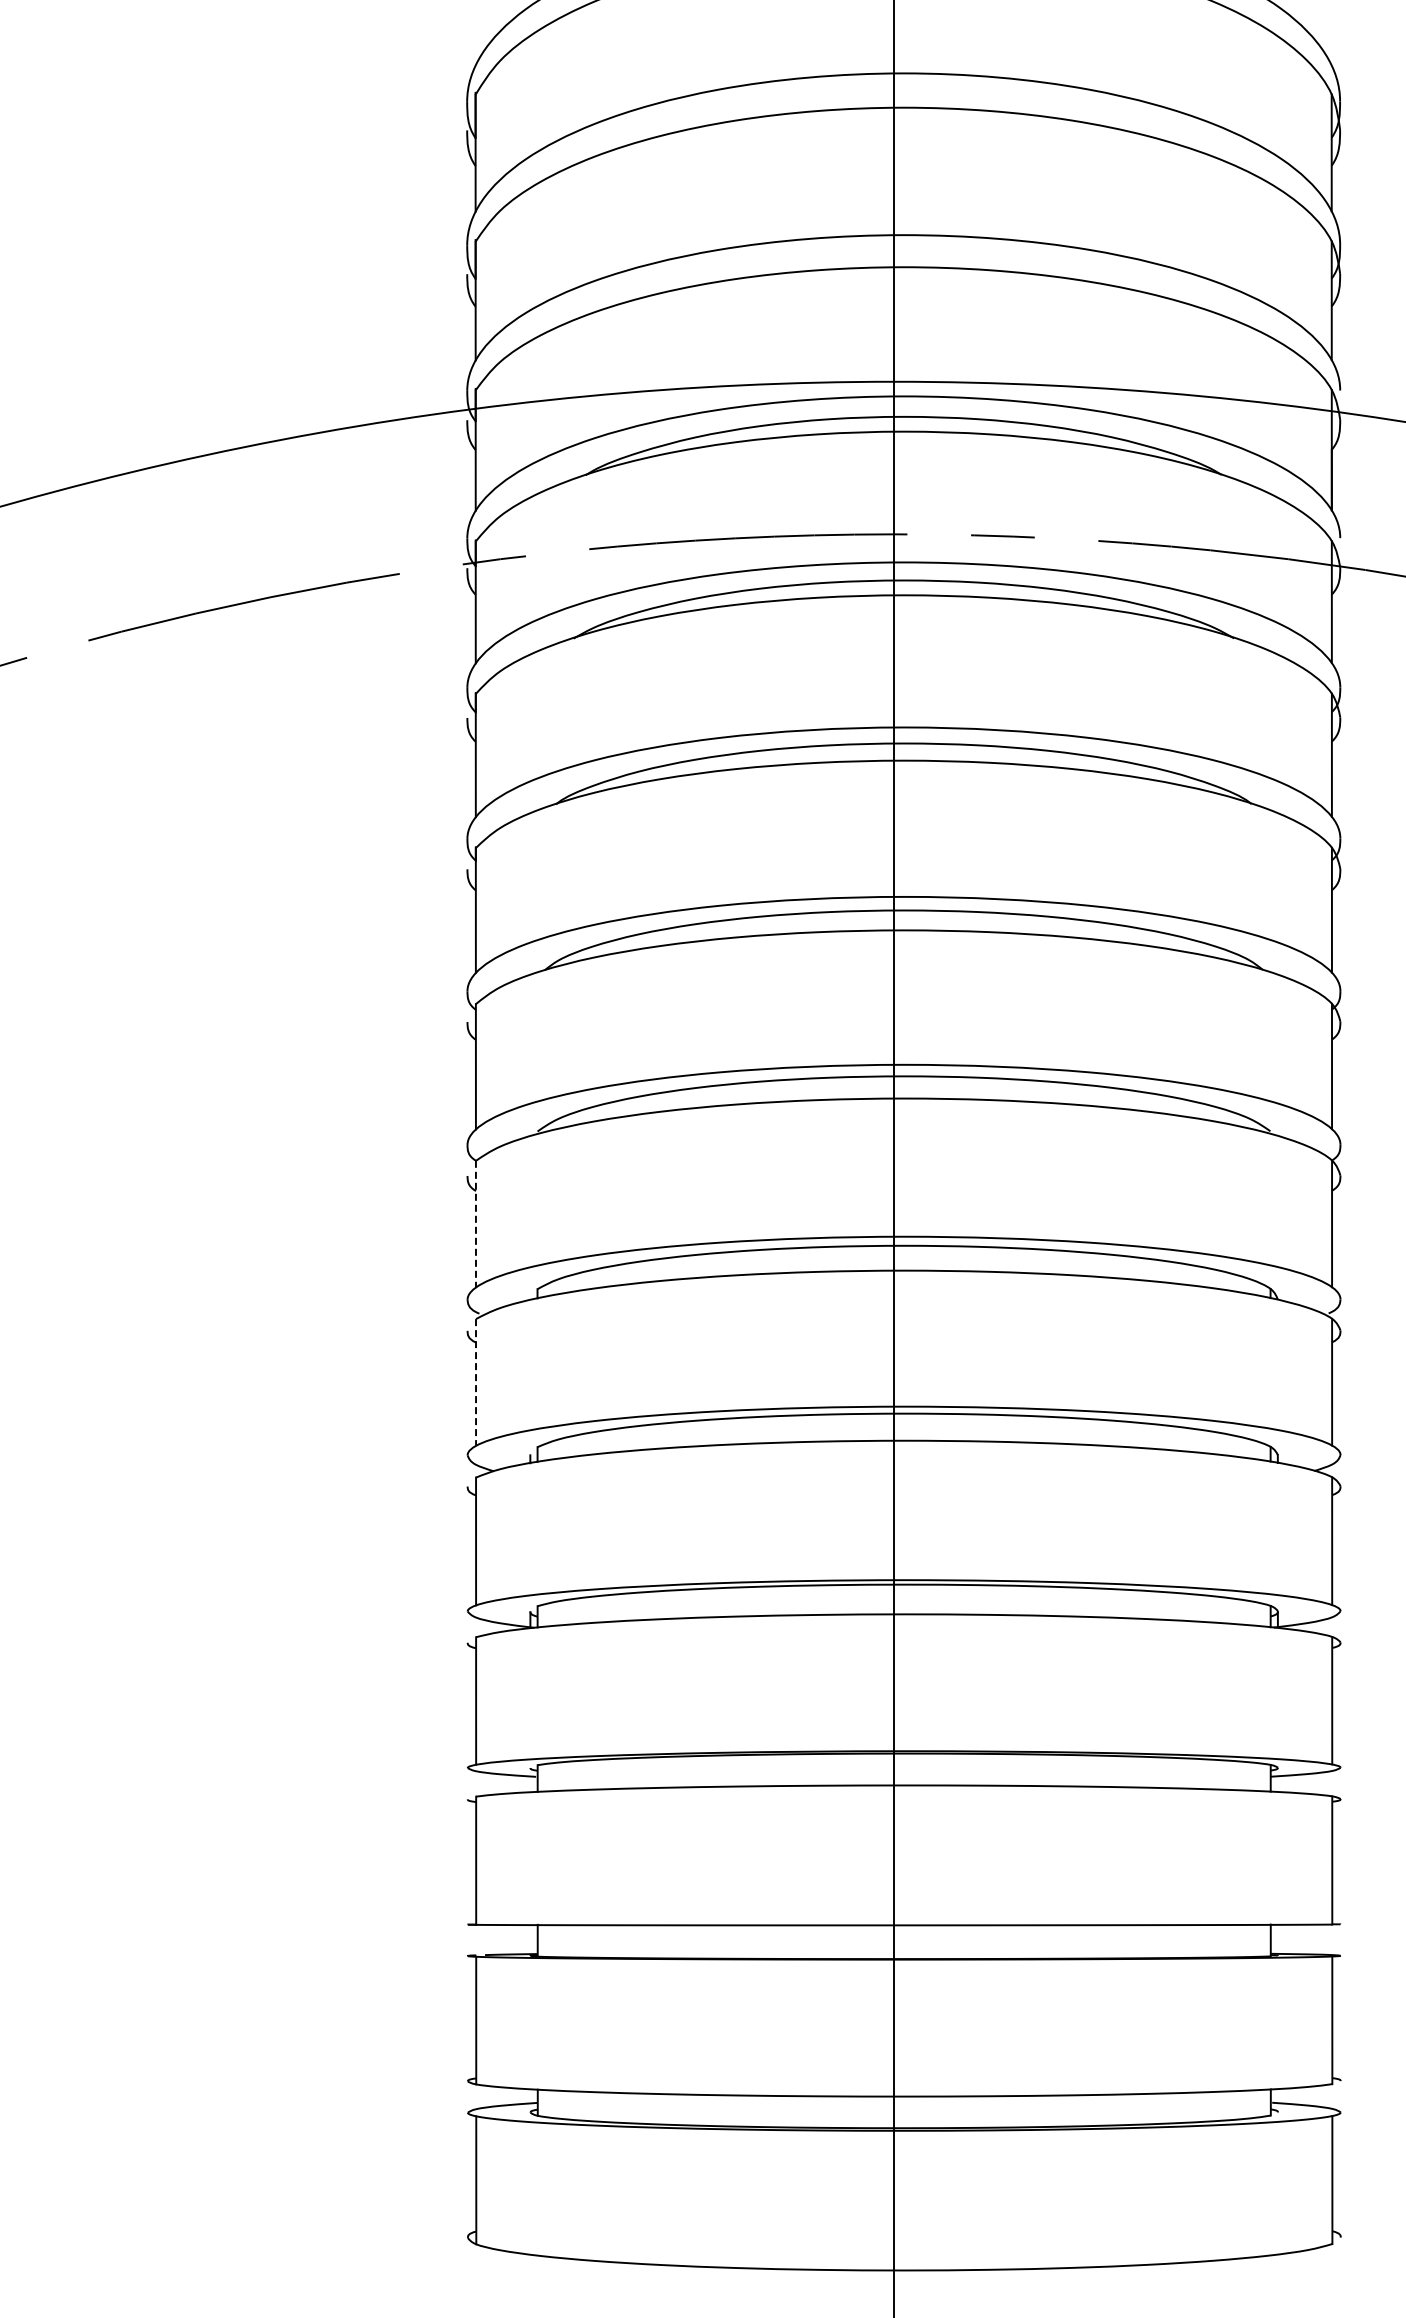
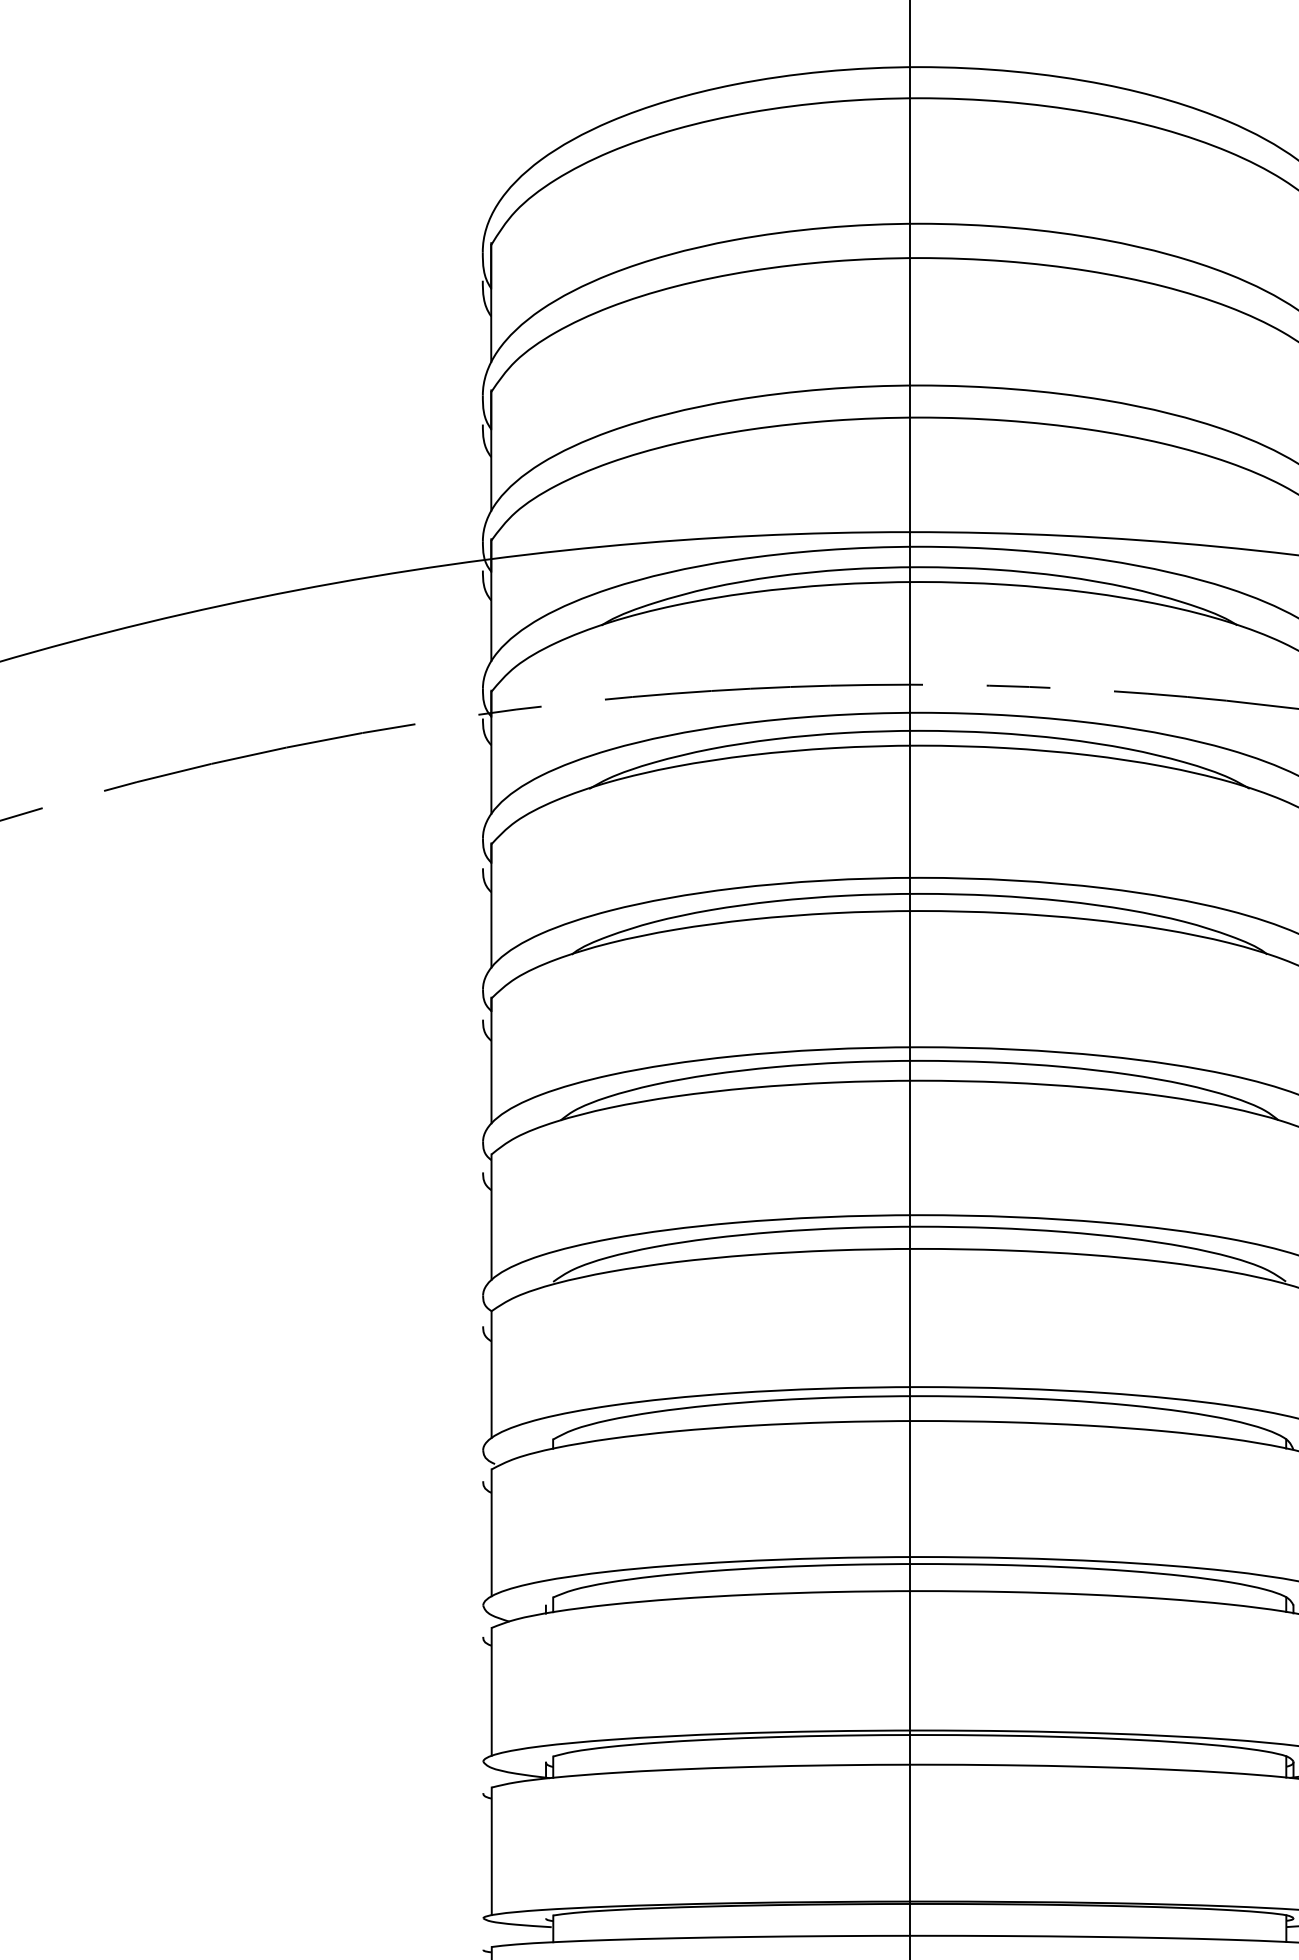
line: (475, 1224) -> (491, 1374), dashed -> solid
line: (476, 1382) -> (492, 1532), dashed -> solid

